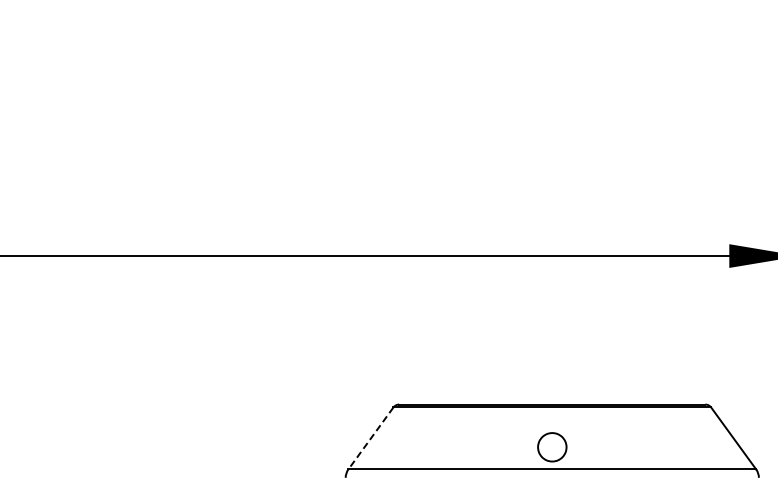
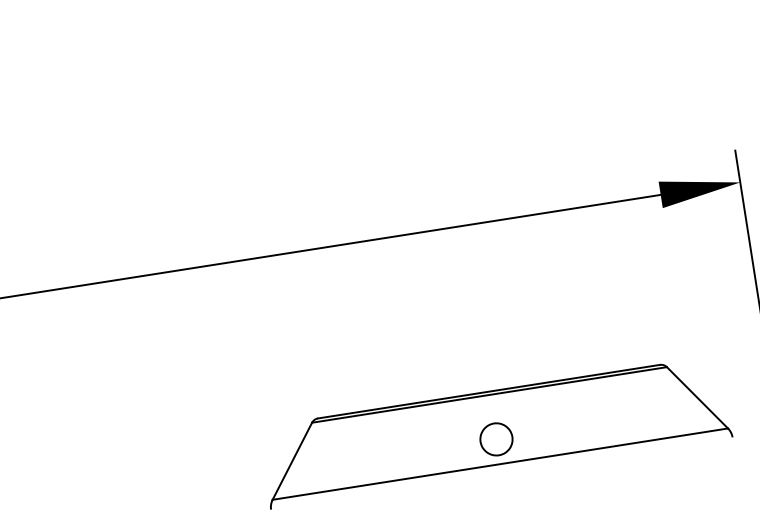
line: (370, 438) -> (291, 461), dashed -> solid

